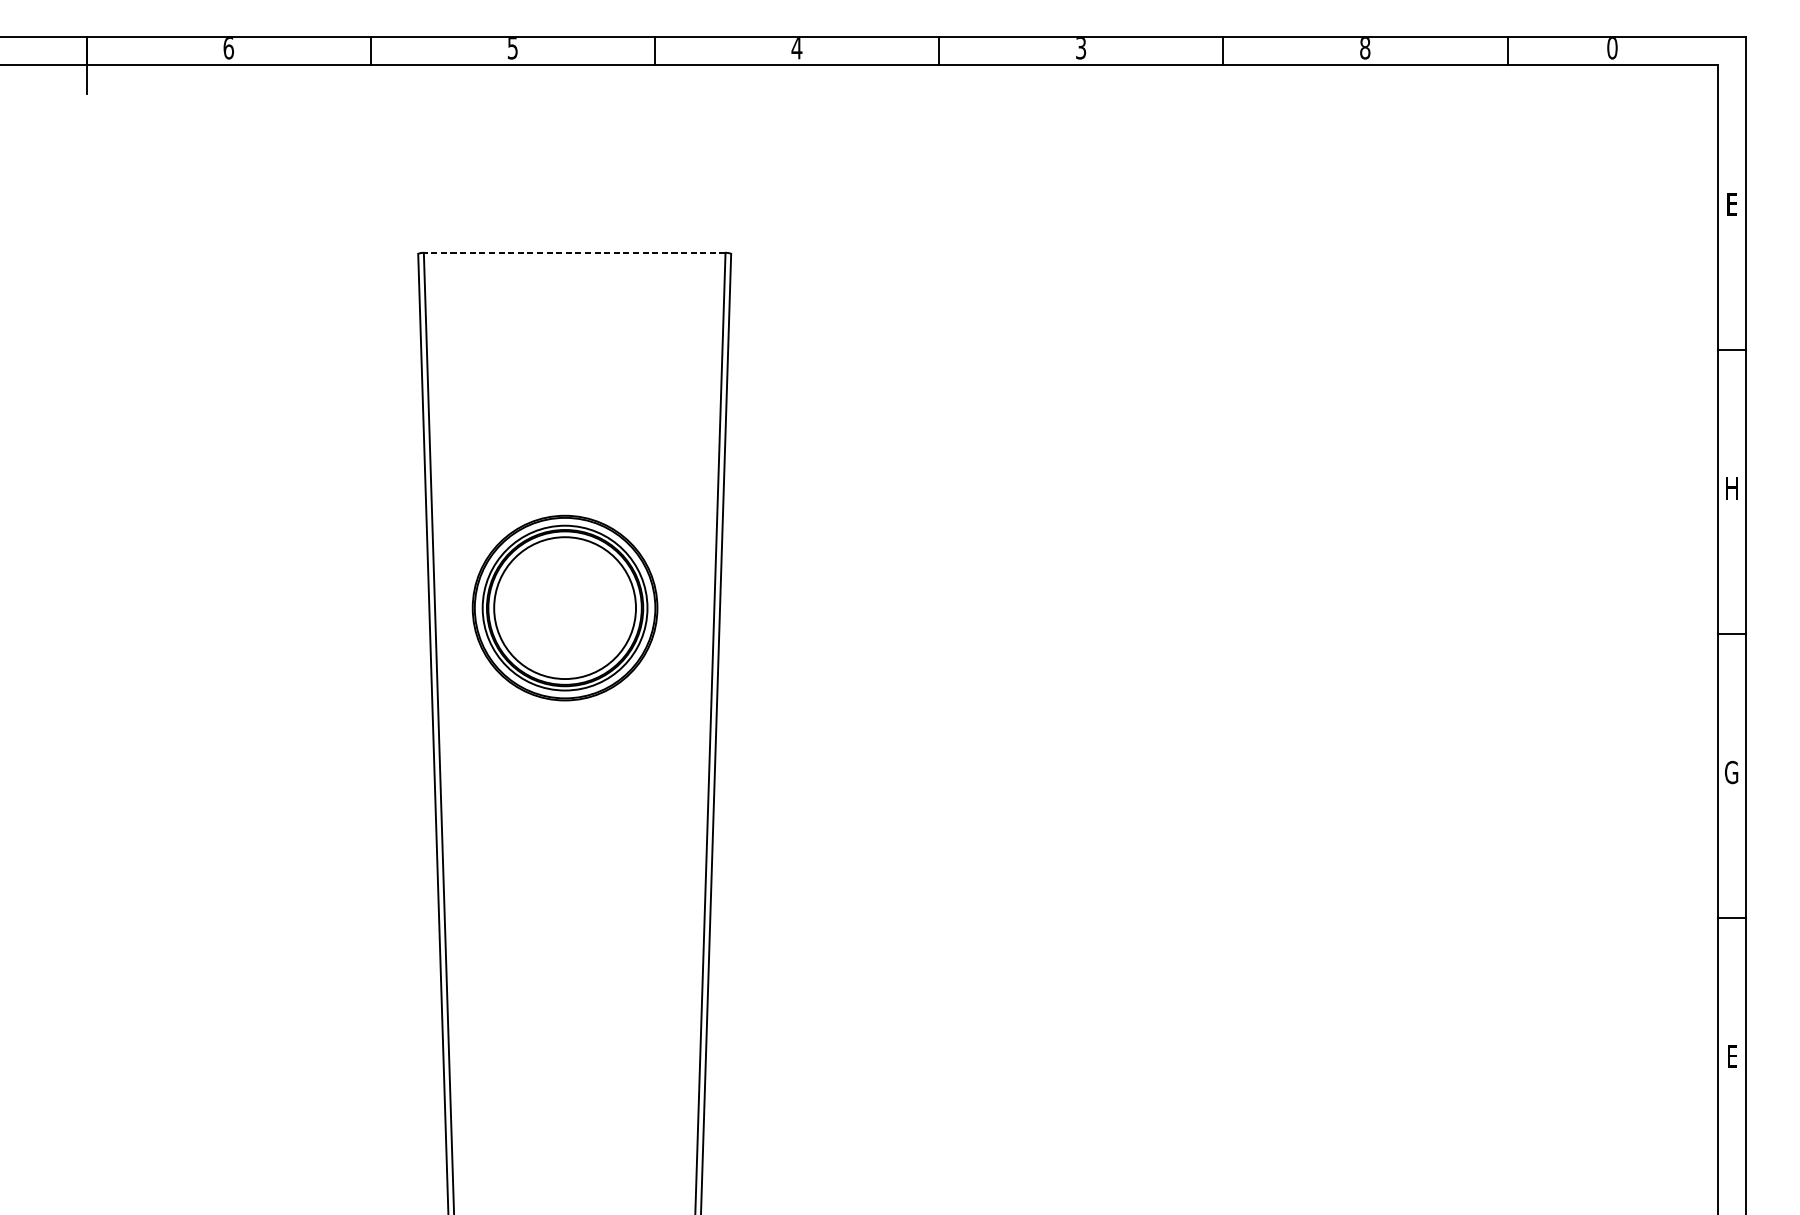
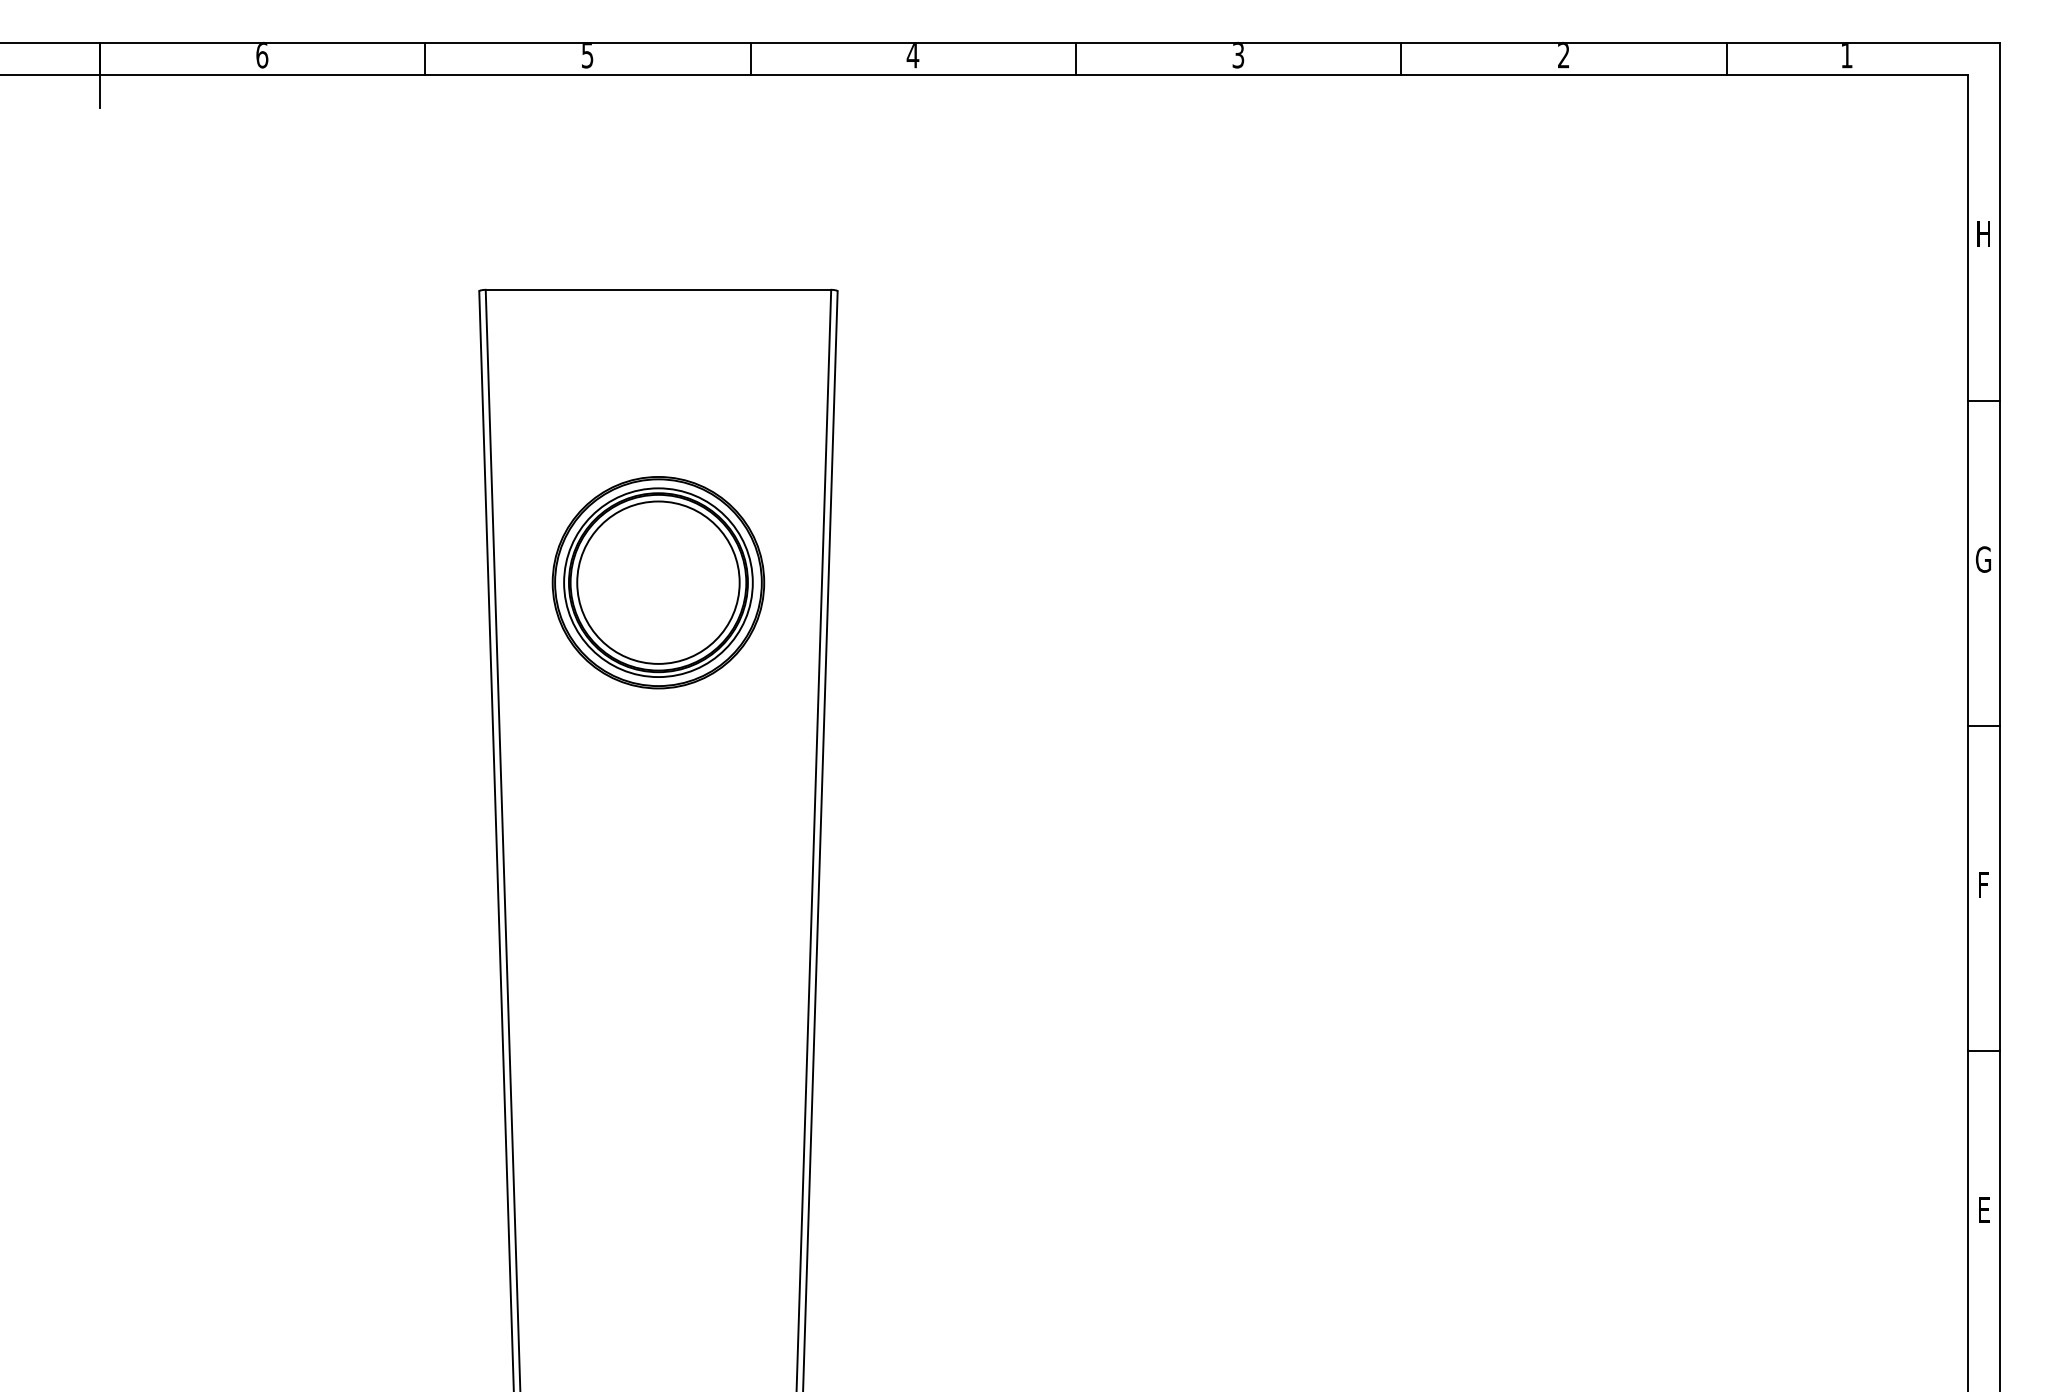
text: (1364, 49) -> (1563, 56), 8 -> 2
text: (1612, 49) -> (1846, 56), 0 -> 1
text: (1731, 203) -> (1983, 233), E -> H
line: (574, 252) -> (658, 289), dashed -> solid
text: (1731, 488) -> (1983, 559), H -> G
part: (565, 607) -> (658, 582), moved
text: (1730, 772) -> (1982, 884), G -> F

